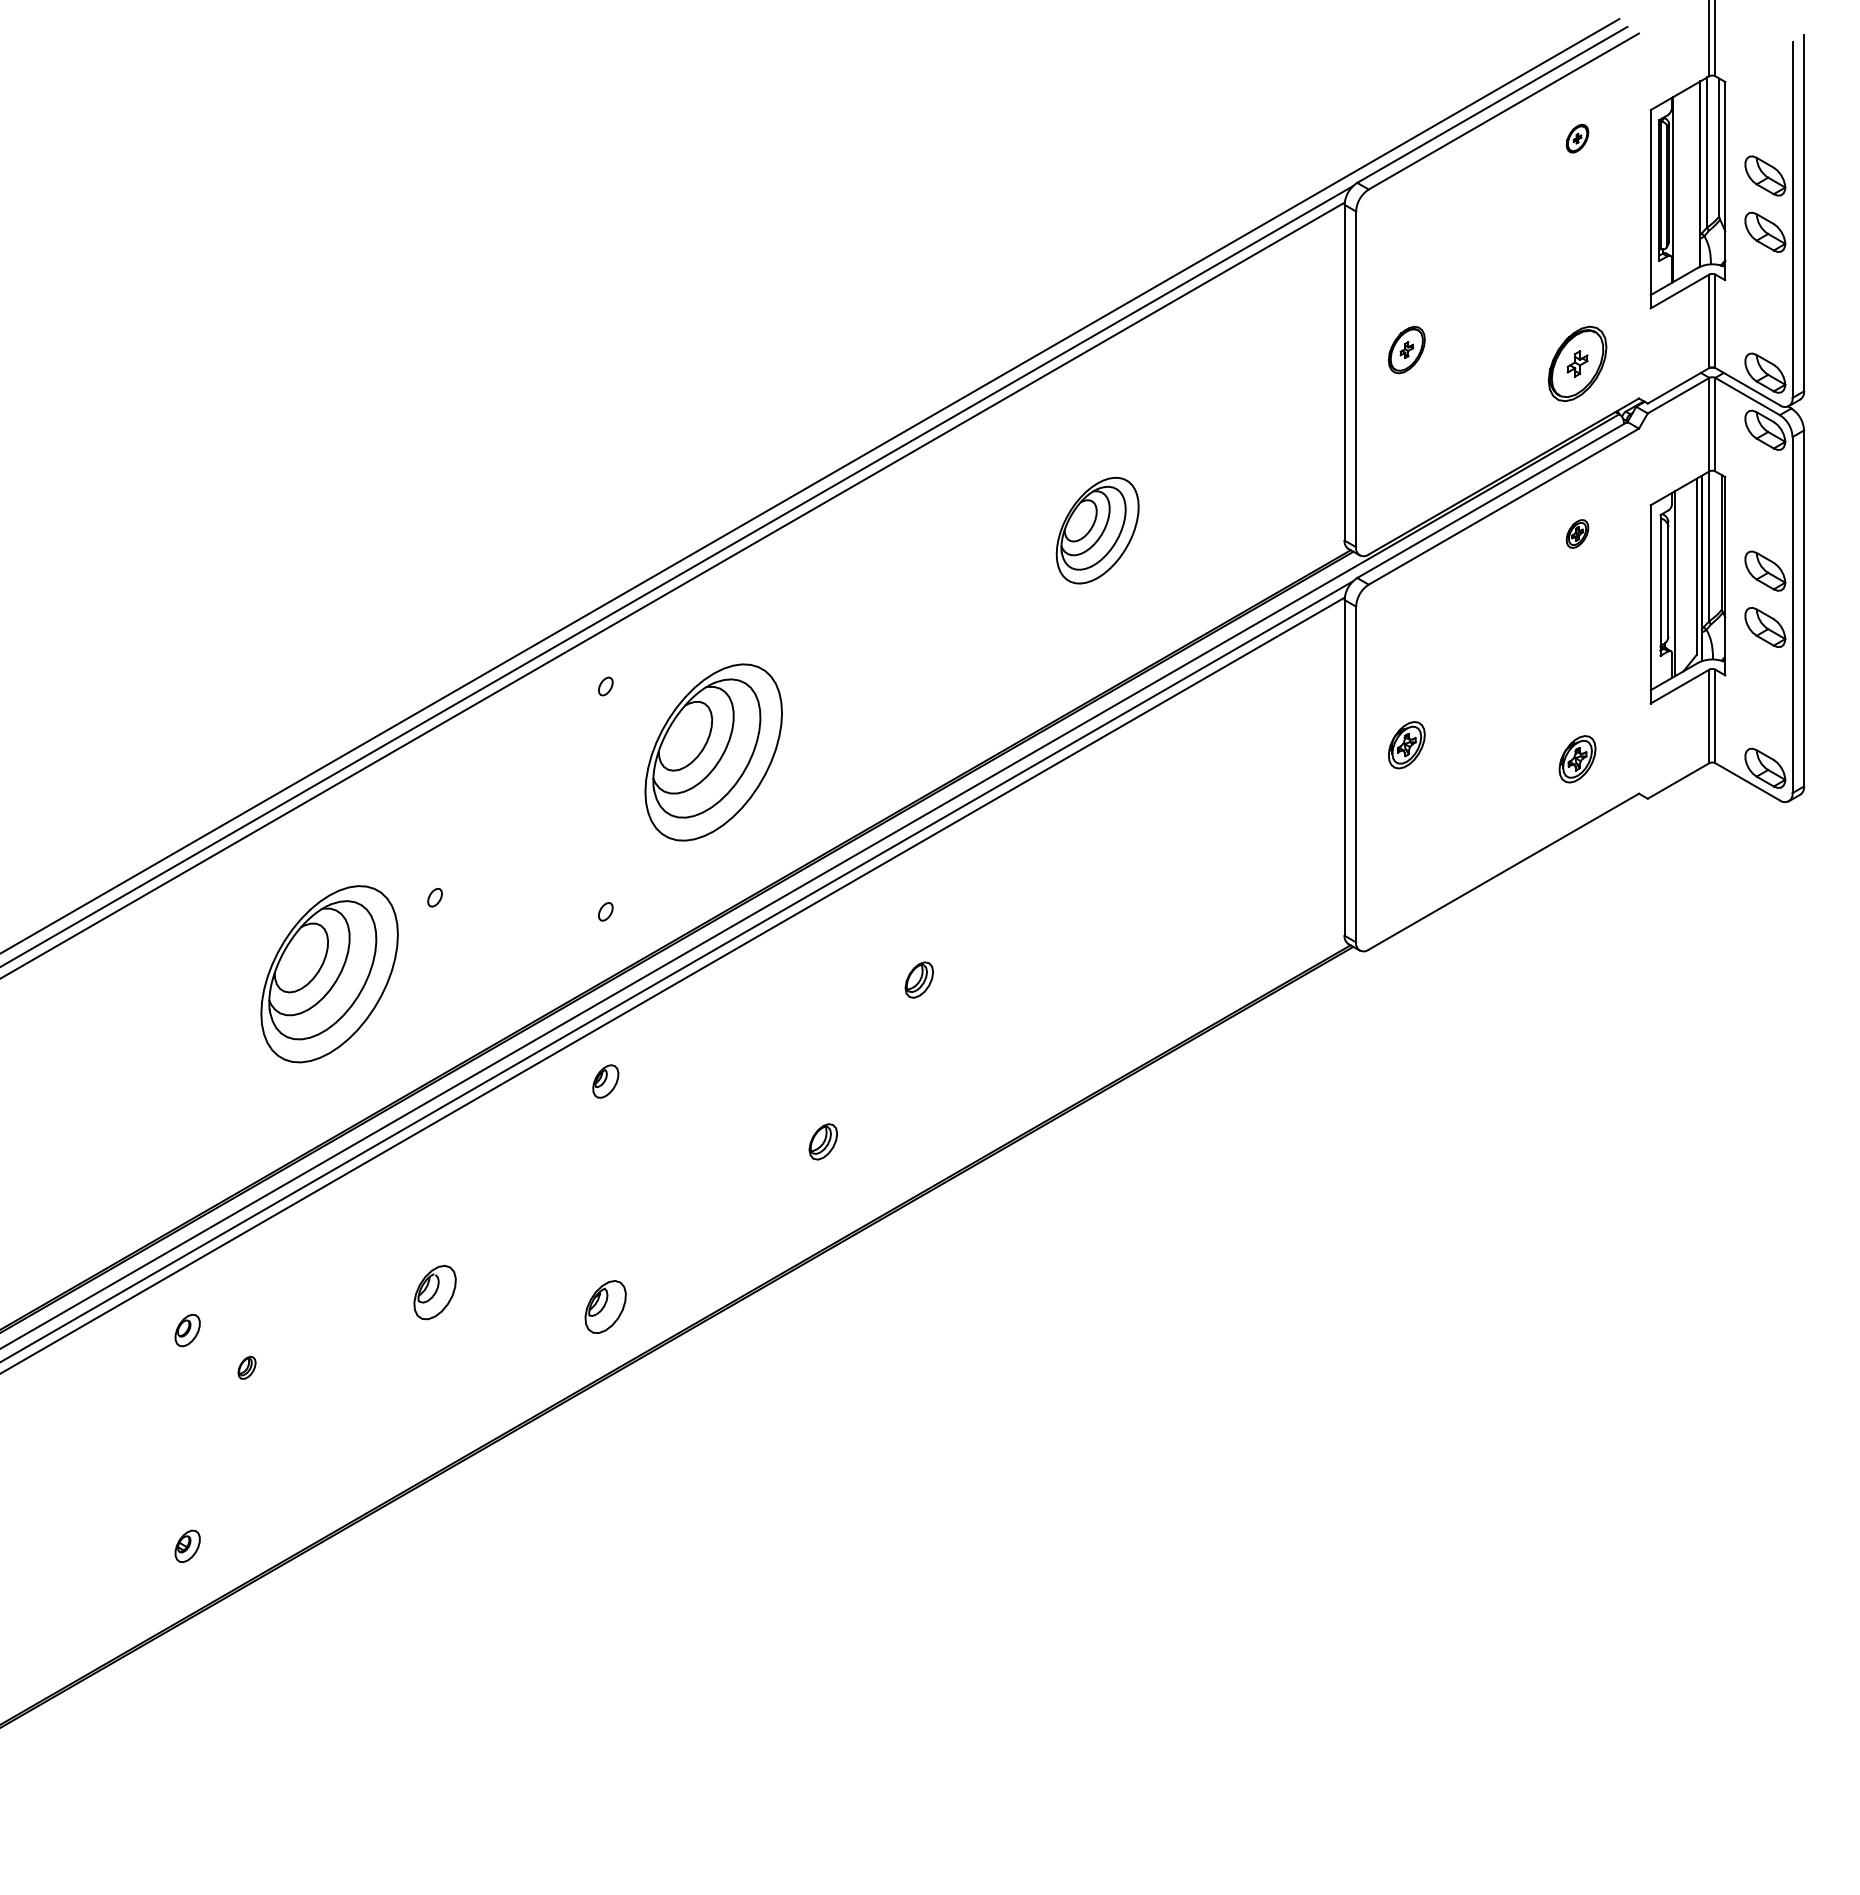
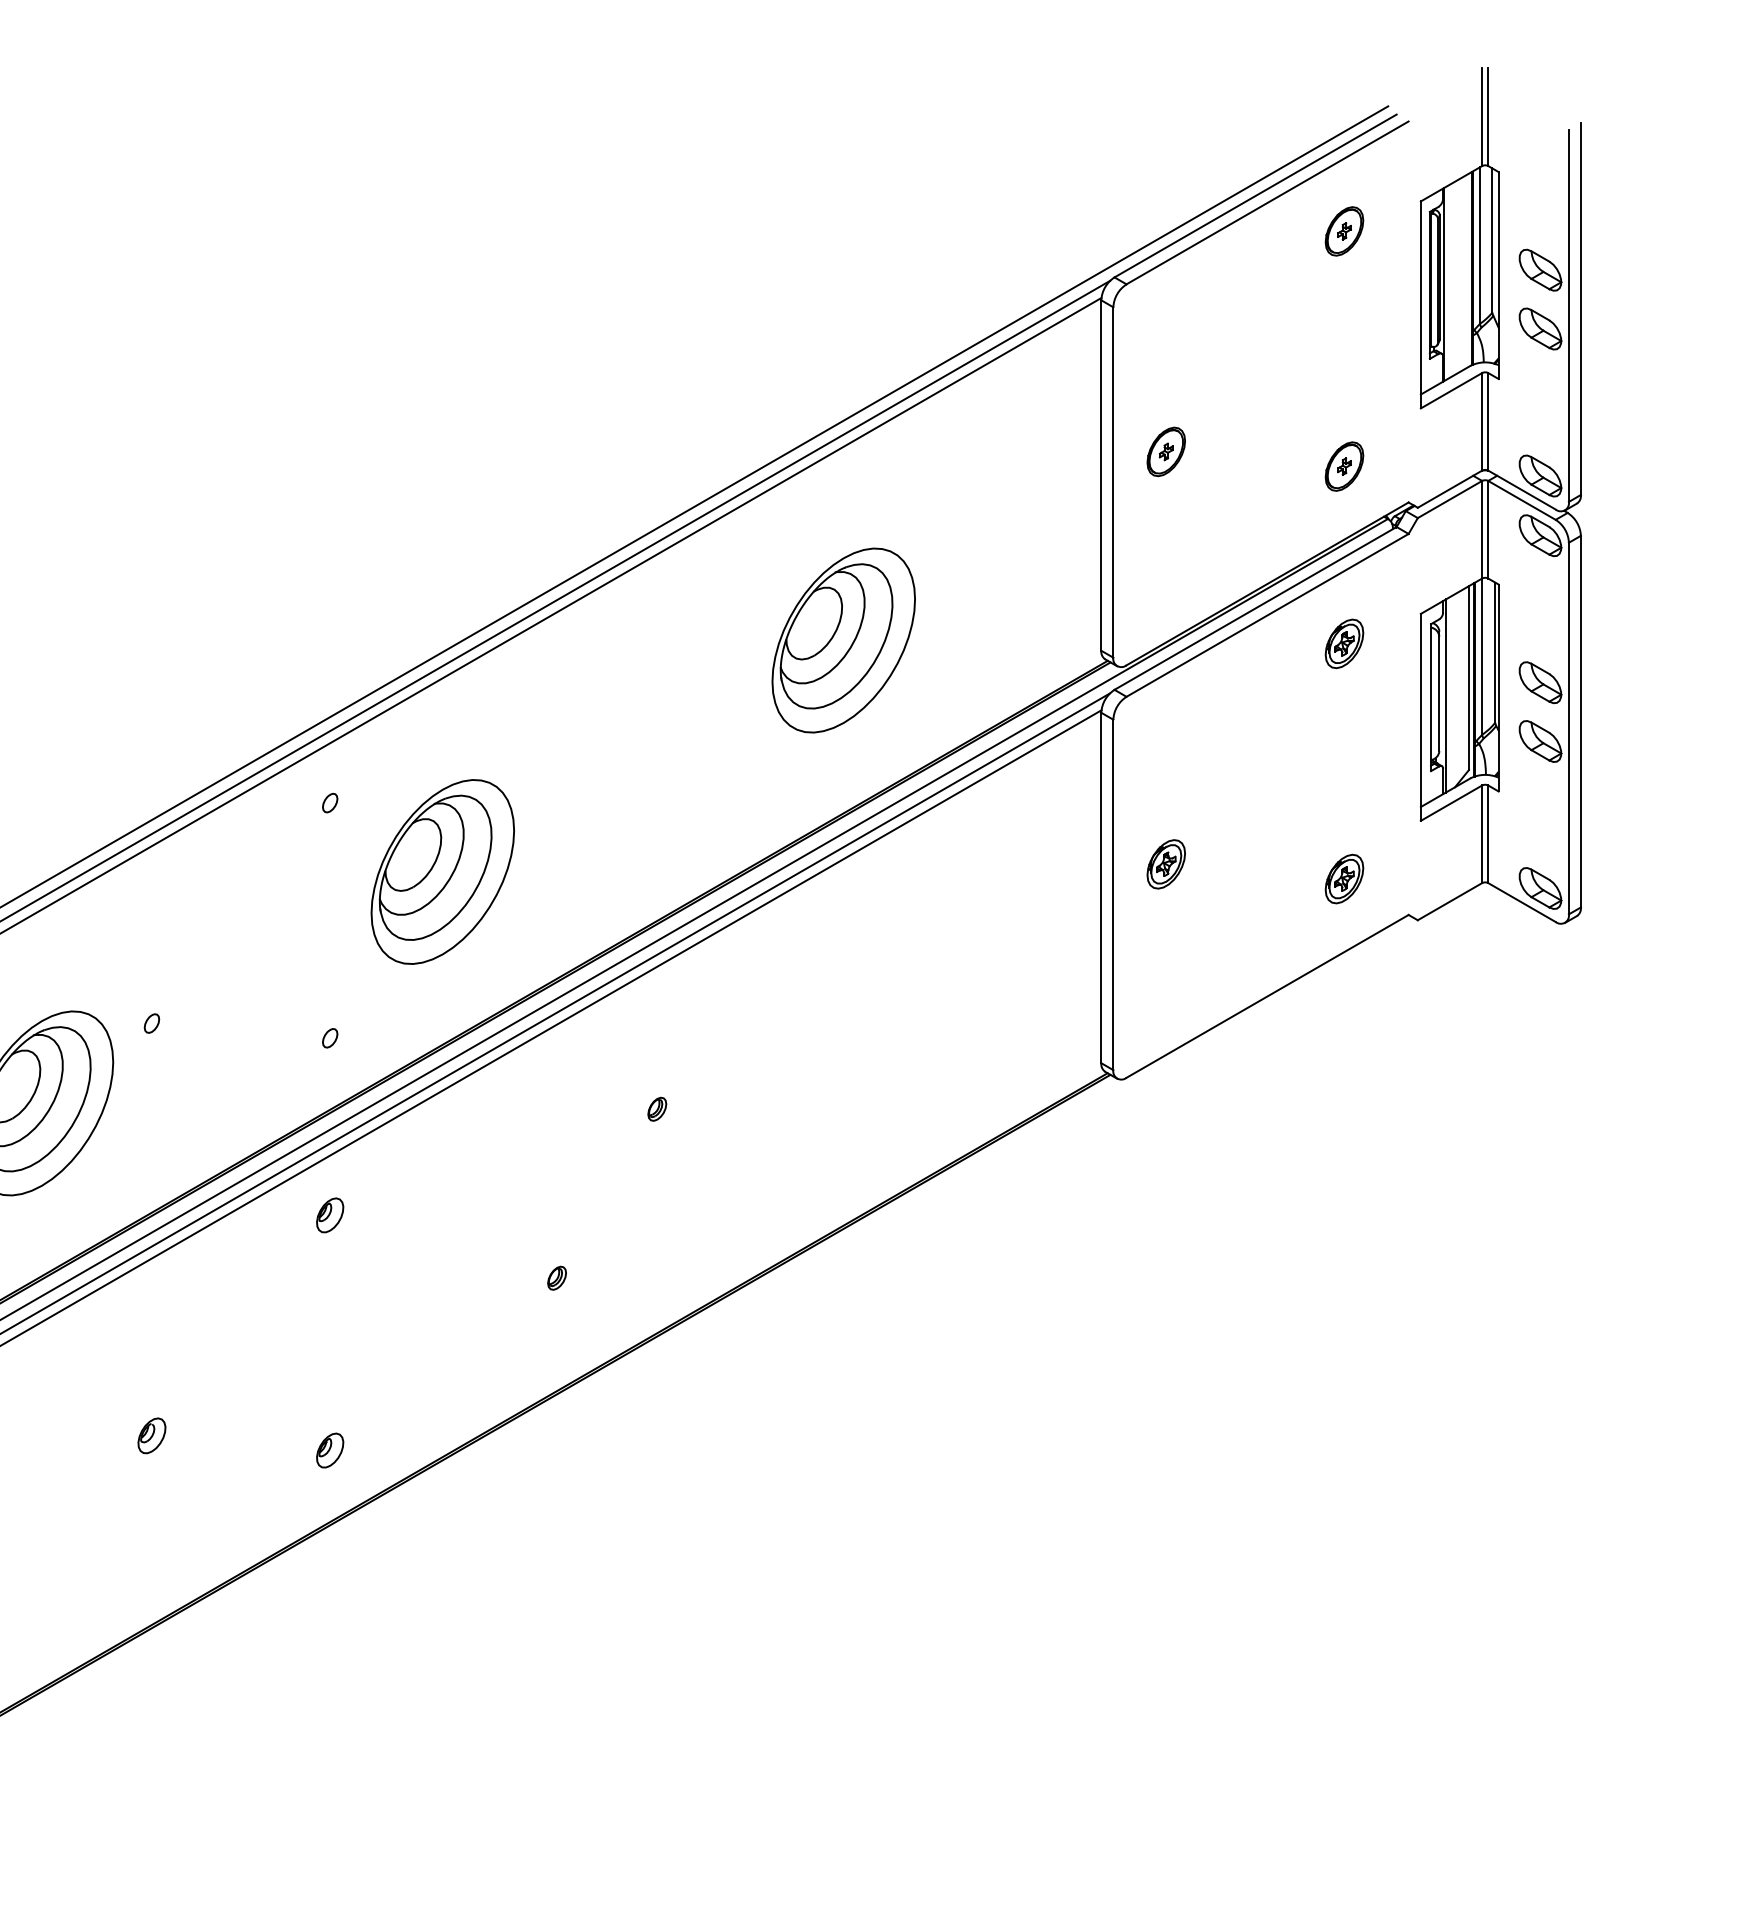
part: (1577, 138) -> (1344, 231), size x1.67
part: (1577, 364) -> (1344, 466), size x0.62
part: (1097, 530) -> (843, 640), size x1.67
part: (1577, 533) -> (1344, 643), size x1.67
part: (918, 979) -> (656, 1108), size x0.62
part: (822, 1141) -> (556, 1278), size x0.62
part: (434, 1292) -> (151, 1435), size x0.62
part: (605, 1306) -> (329, 1450), size x0.62

